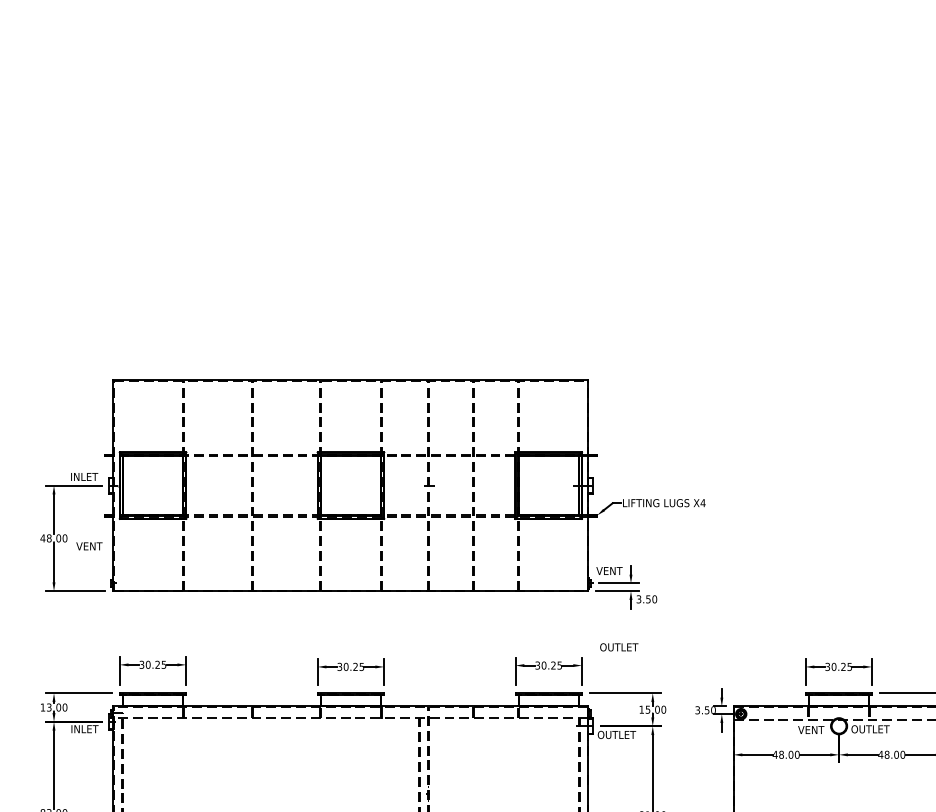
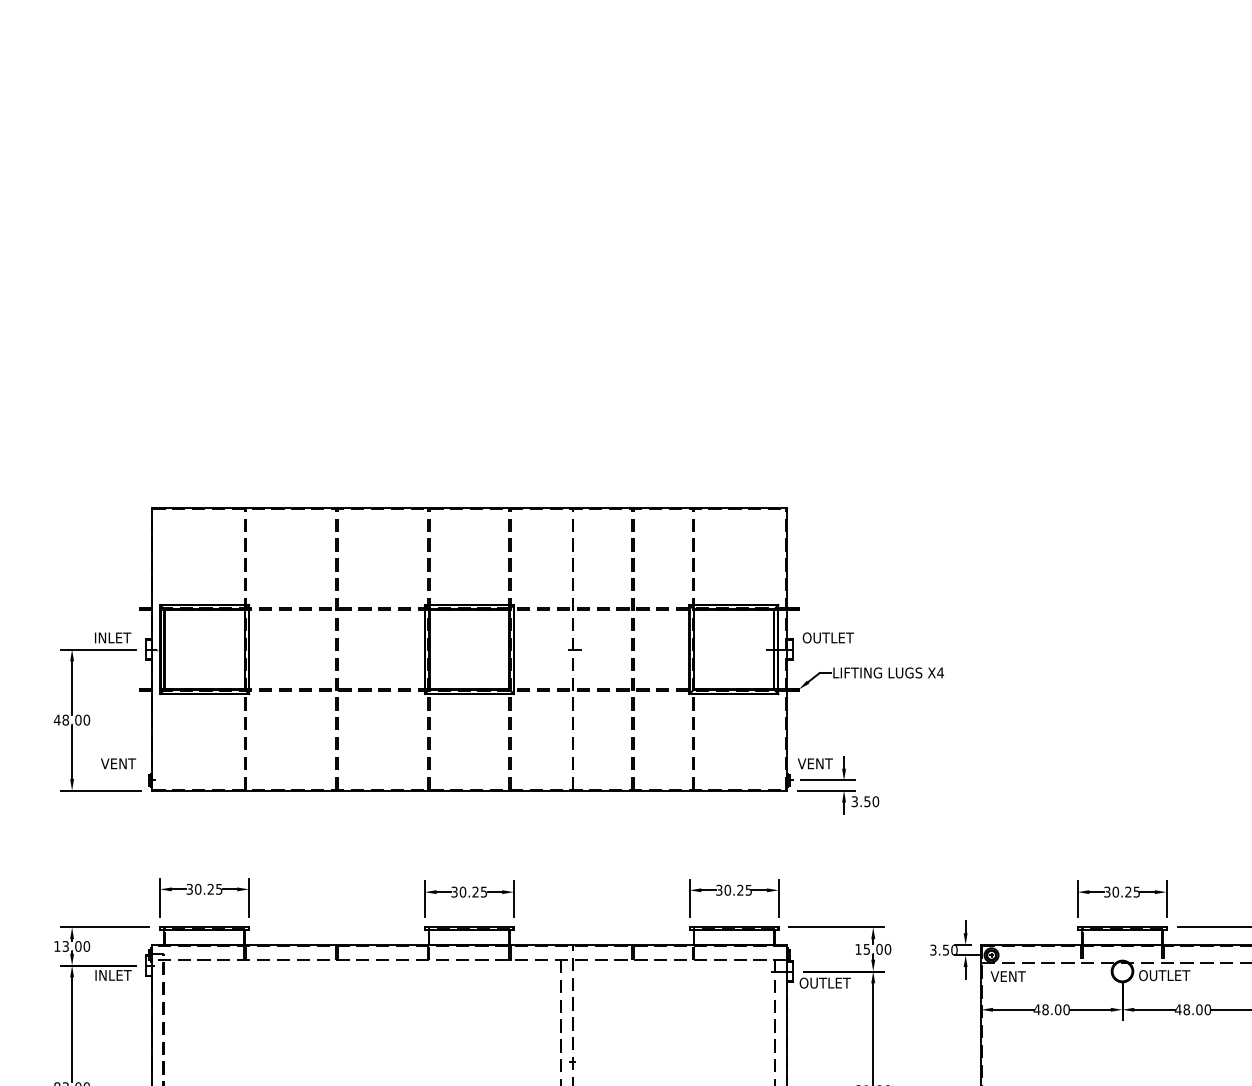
text: (89, 546) -> (118, 763), moved
text: (618, 647) -> (827, 637), moved
text: (810, 729) -> (1007, 976), moved

